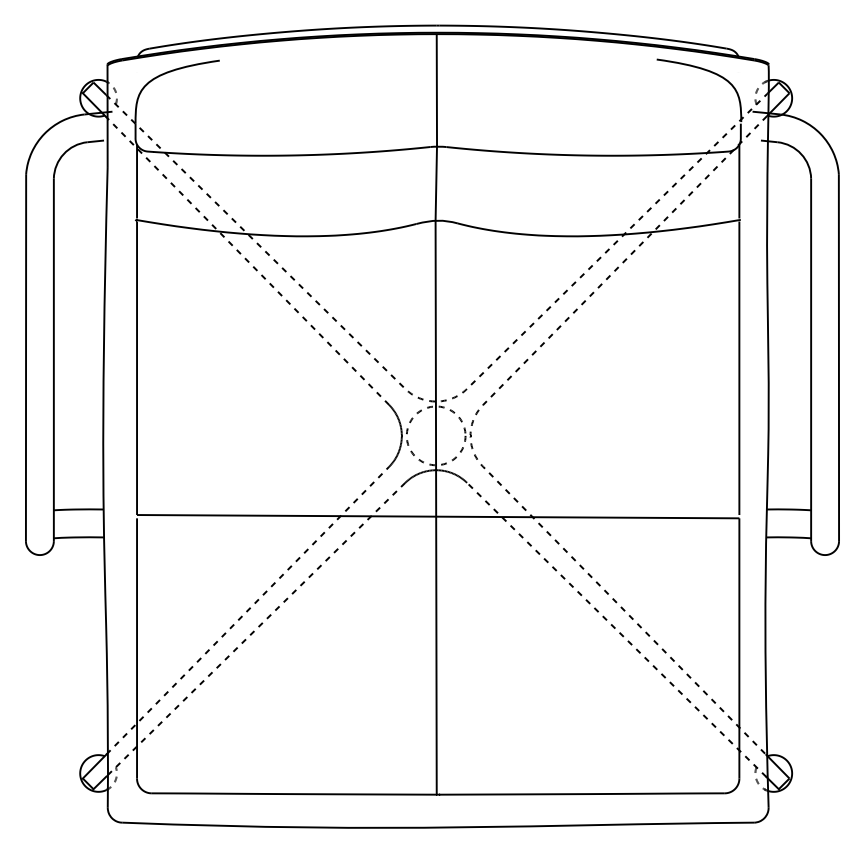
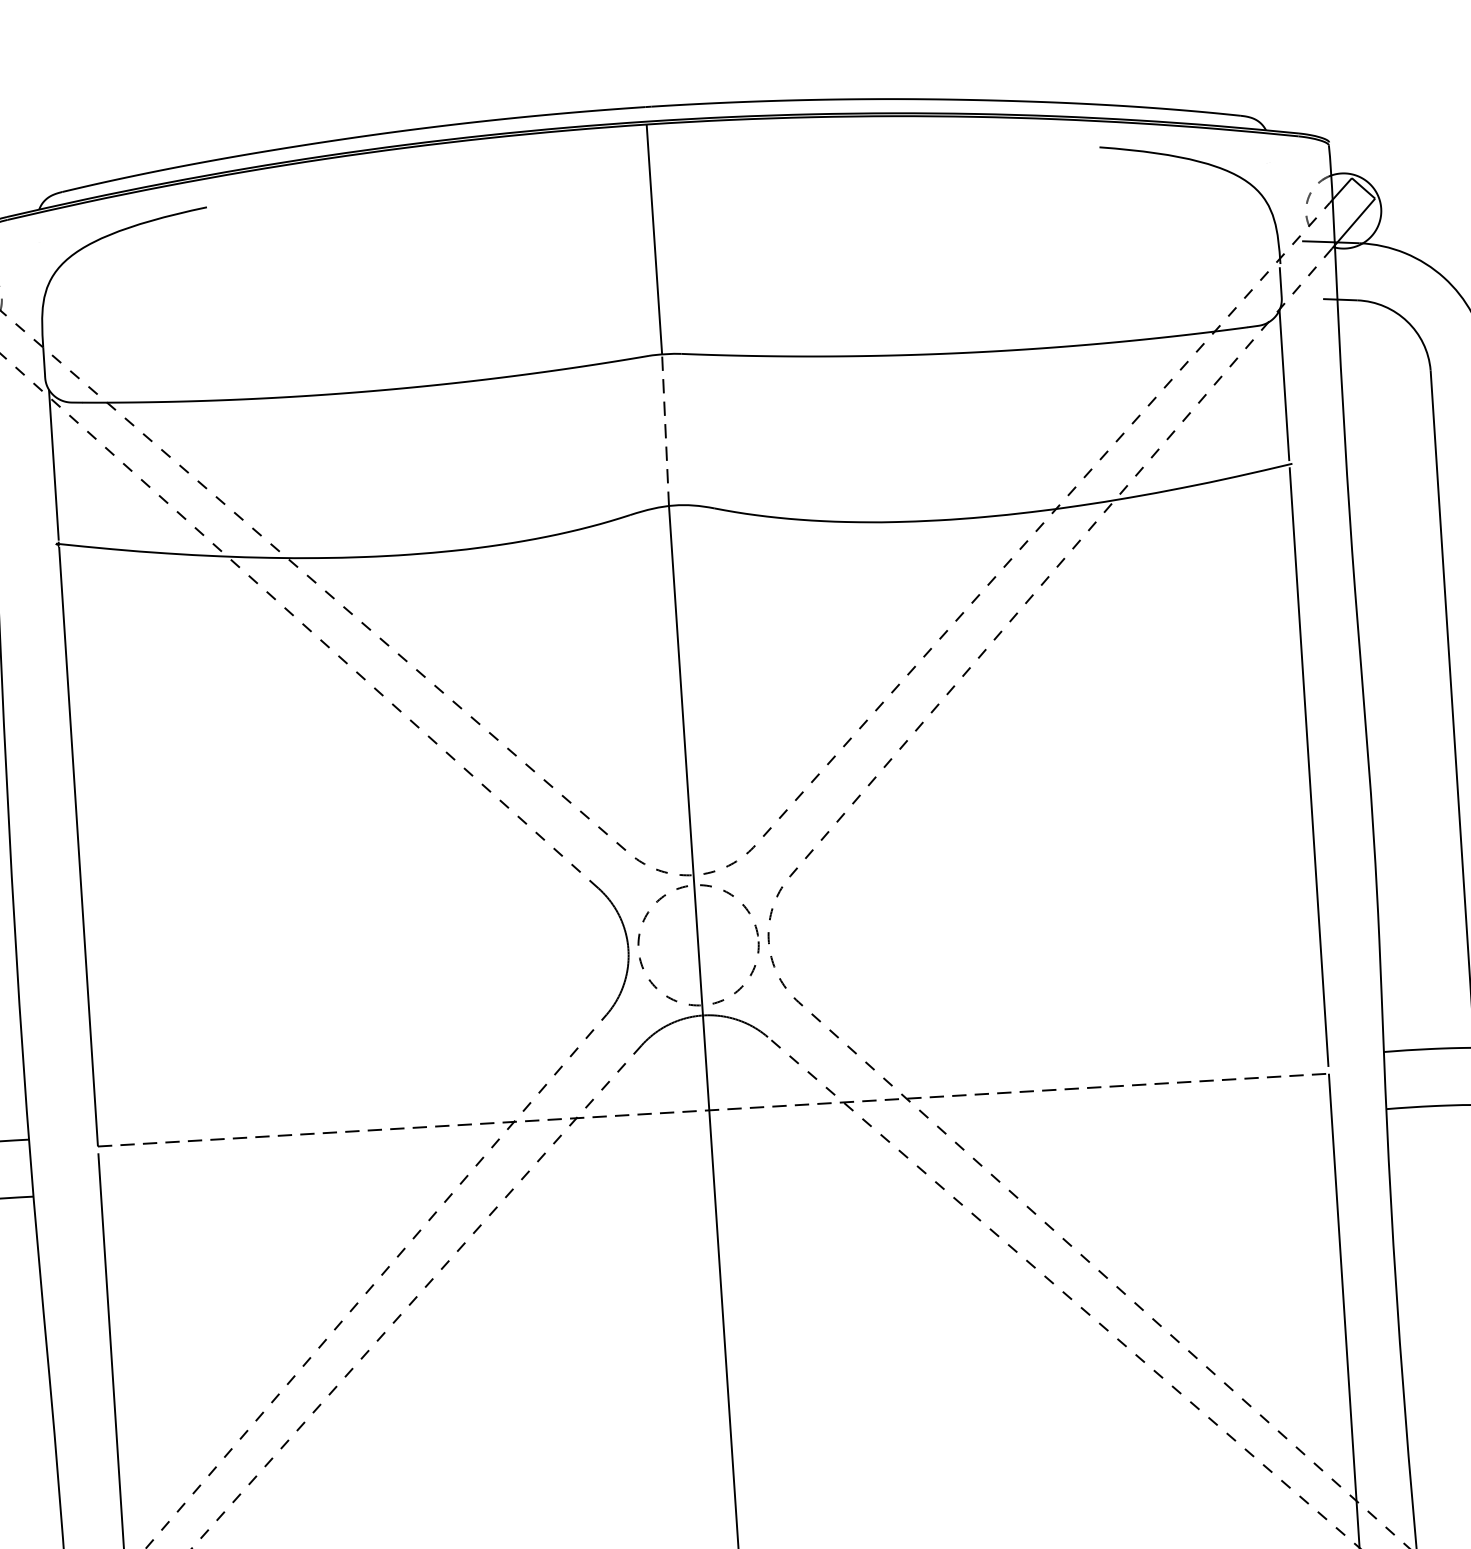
line: (436, 183) -> (665, 429), solid -> dashed
line: (438, 516) -> (714, 1109), solid -> dashed

